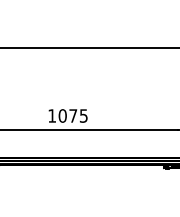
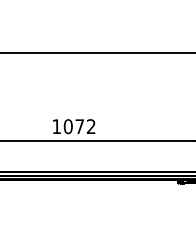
text: (84, 115) -> (91, 126), 1075 -> 1072

